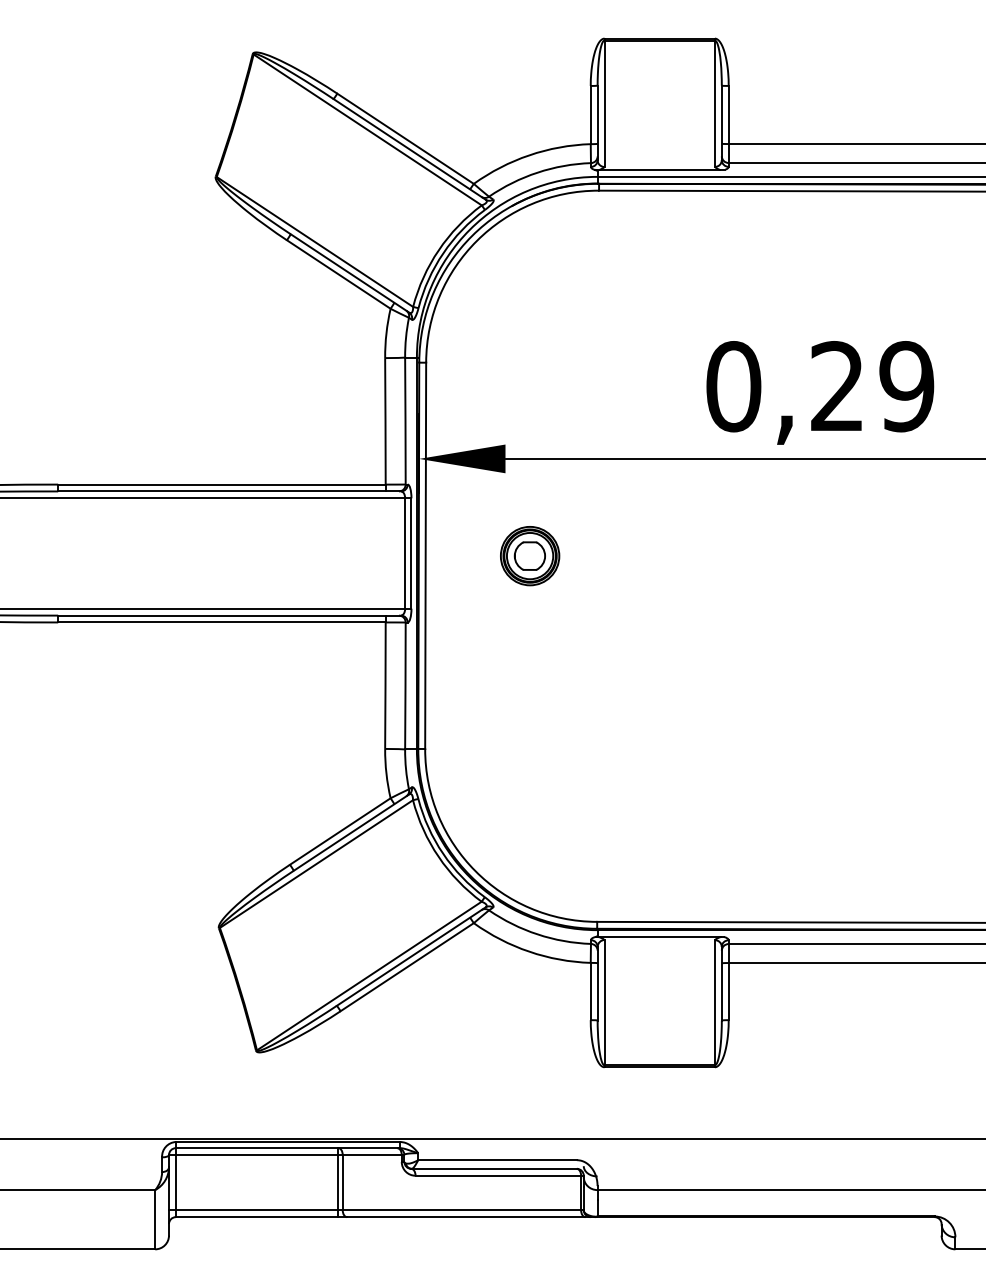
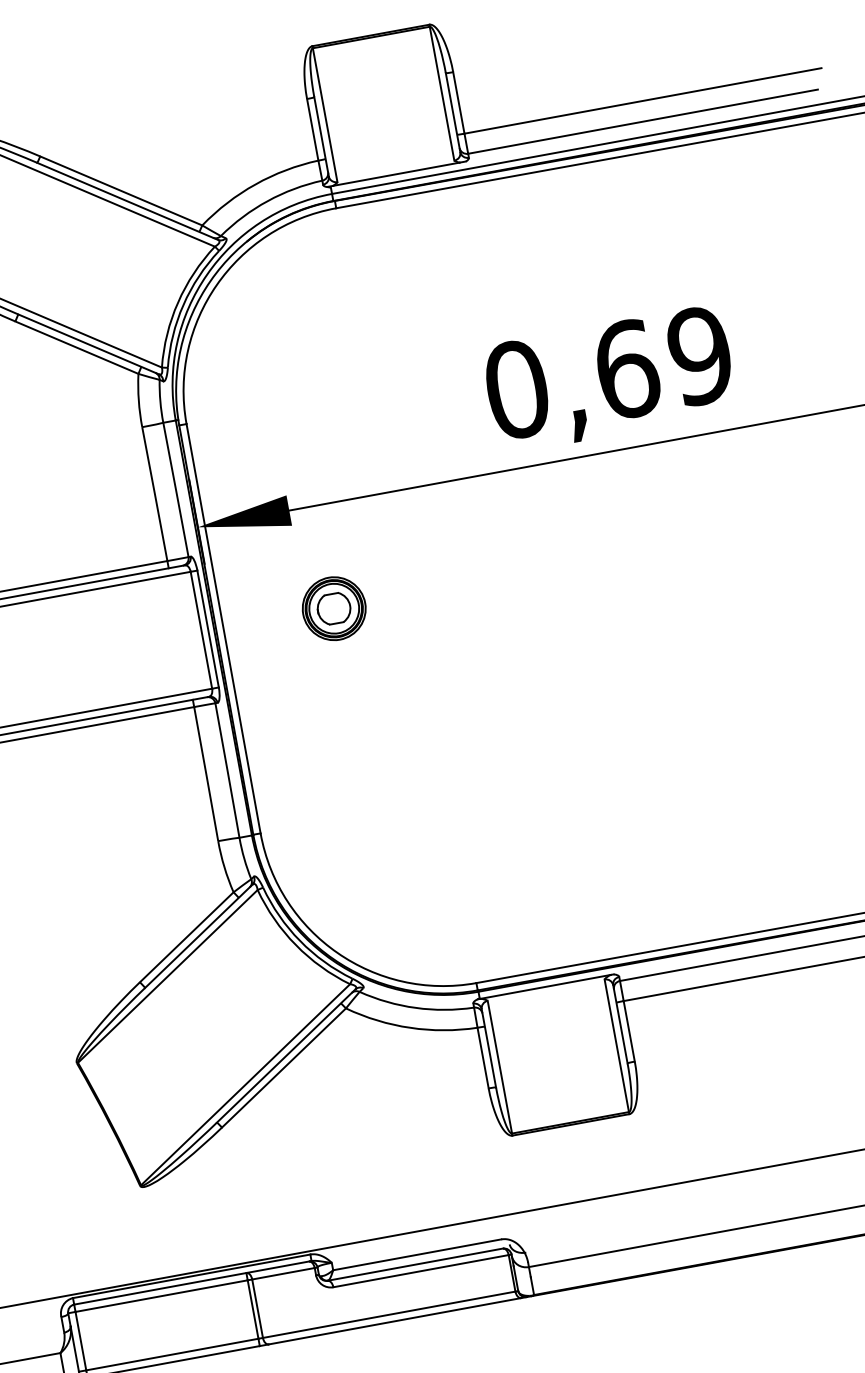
text: (837, 386) -> (626, 369), 0,29 -> 0,69

